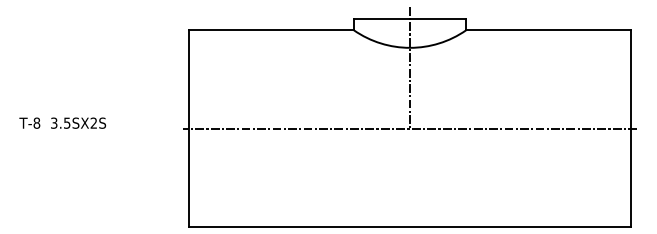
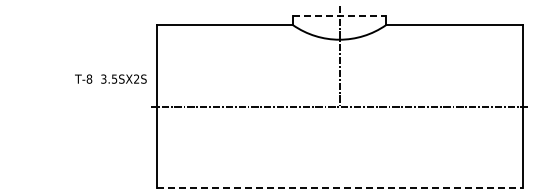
line: (411, 19) -> (340, 16), solid -> dashed
text: (62, 122) -> (110, 78), moved
line: (411, 227) -> (340, 188), solid -> dashed

